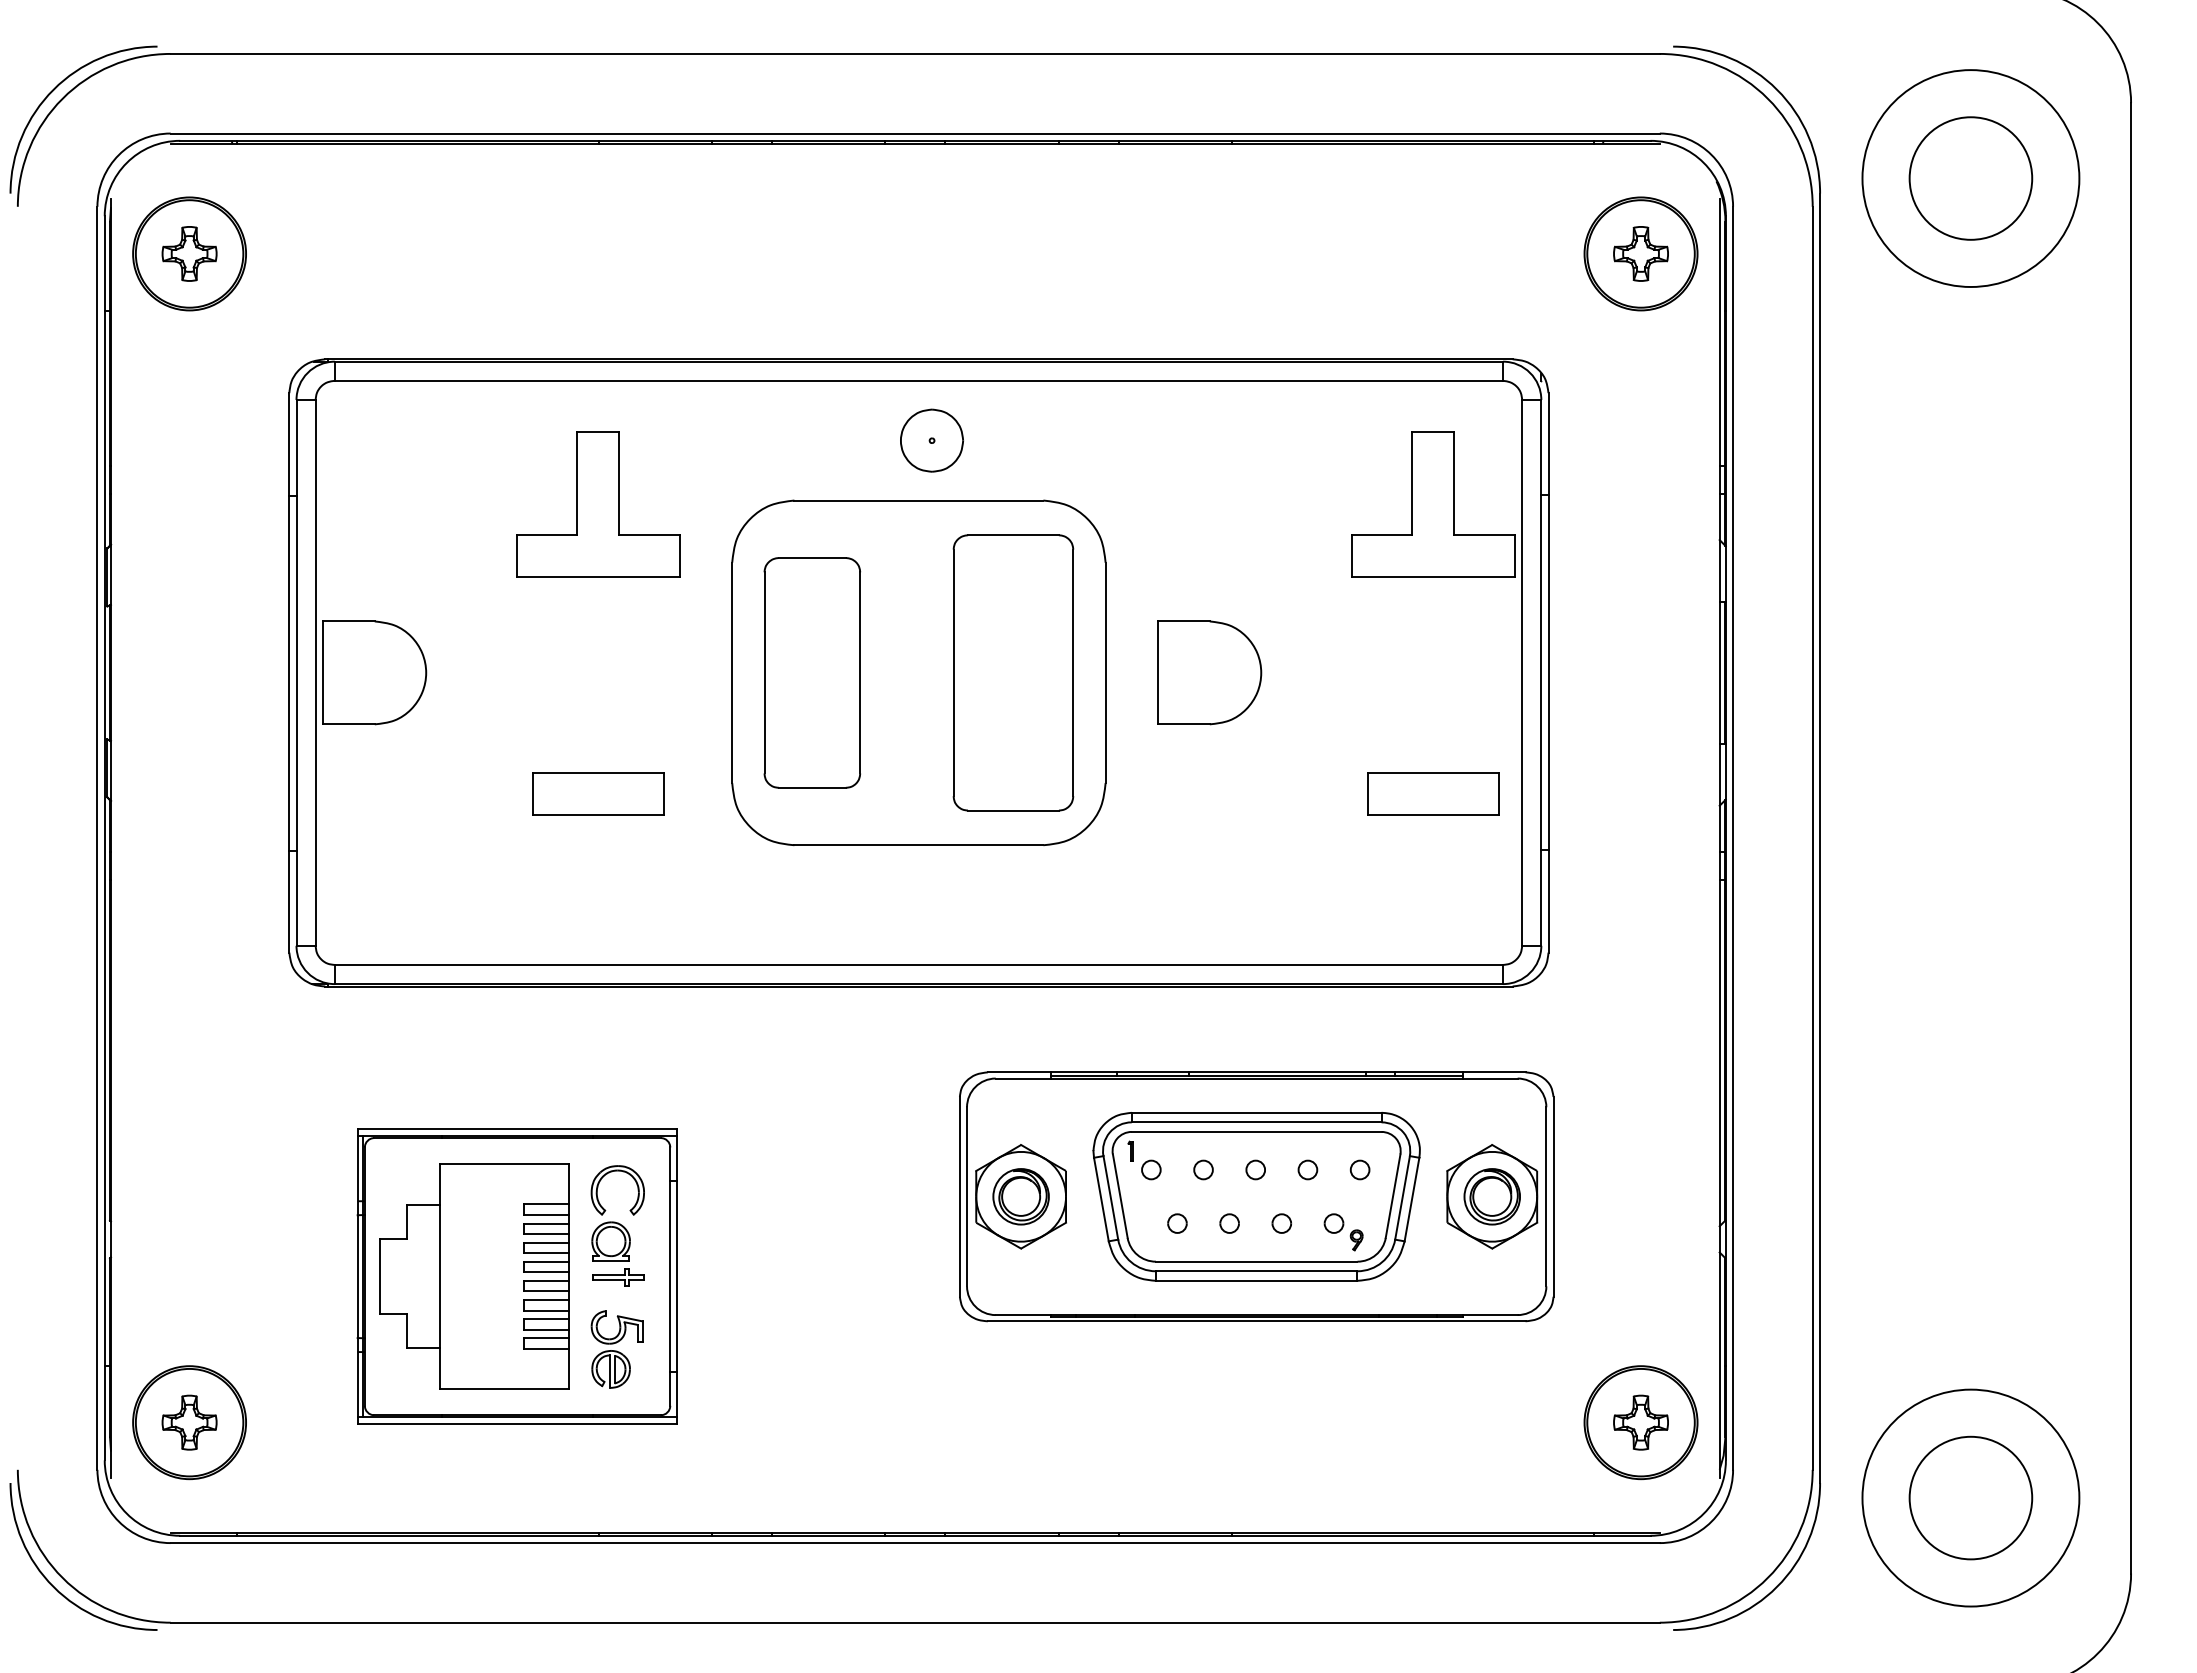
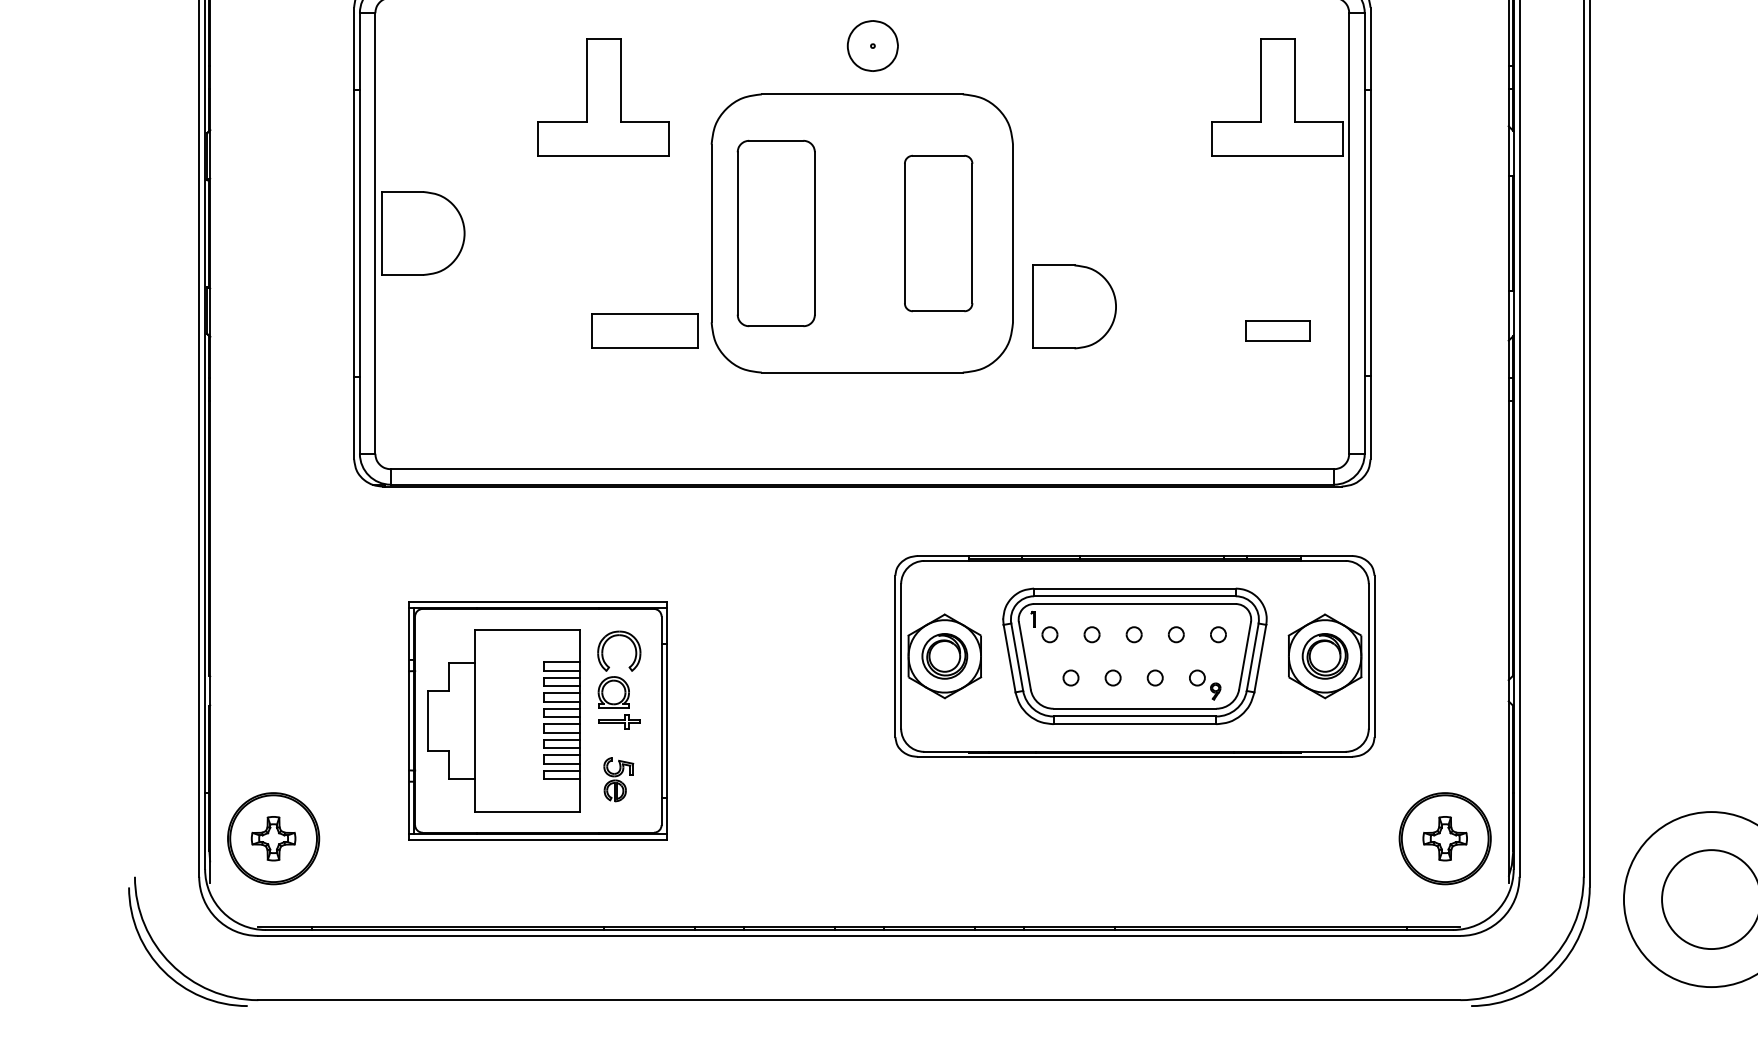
part: (1013, 672) -> (938, 233), size x0.7
part: (1209, 672) -> (1074, 306), moved
part: (598, 793) -> (644, 330), moved
part: (1433, 793) -> (1277, 330), size x0.6
part: (616, 1349) -> (618, 779), size x0.7

